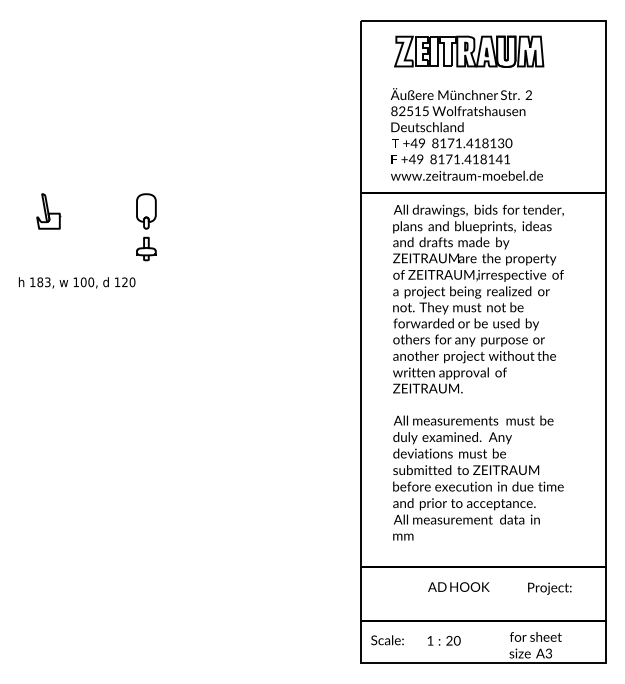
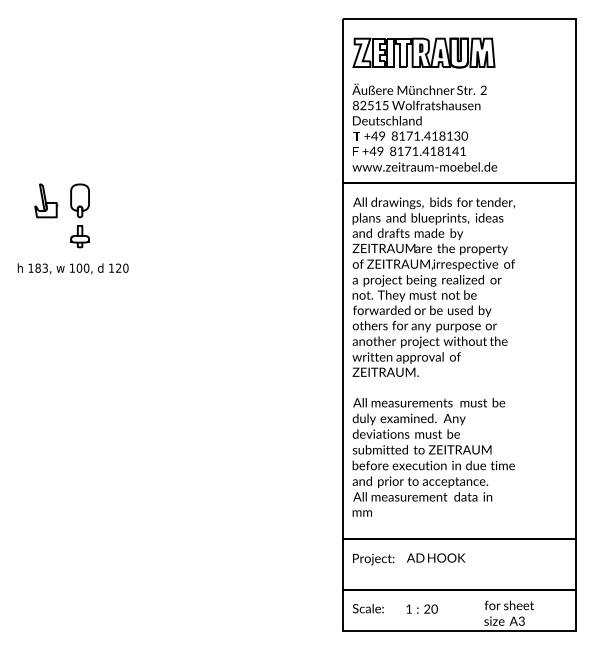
part: (468, 51) -> (423, 52), moved
text: (466, 134) -> (424, 127), moved
part: (145, 226) -> (79, 215), moved
text: (478, 371) -> (433, 356), moved
text: (549, 588) -> (373, 559), moved

